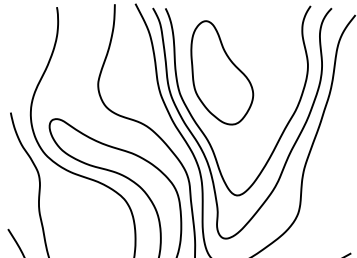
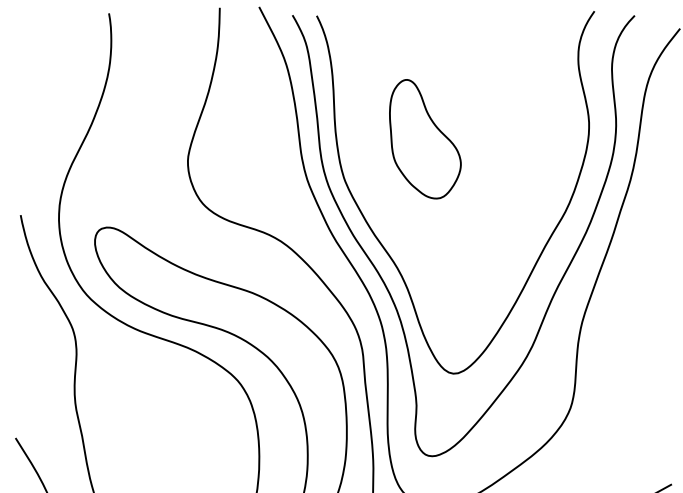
part: (222, 72) -> (425, 138), size x0.6

